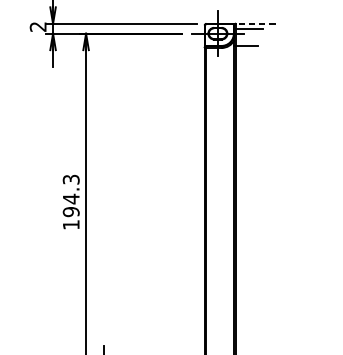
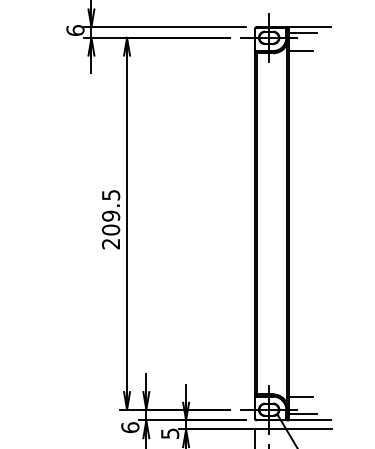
line: (255, 24) -> (309, 27), dashed -> solid
text: (38, 26) -> (75, 30), 2 -> 6
text: (71, 202) -> (111, 219), 194.3 -> 209.5

